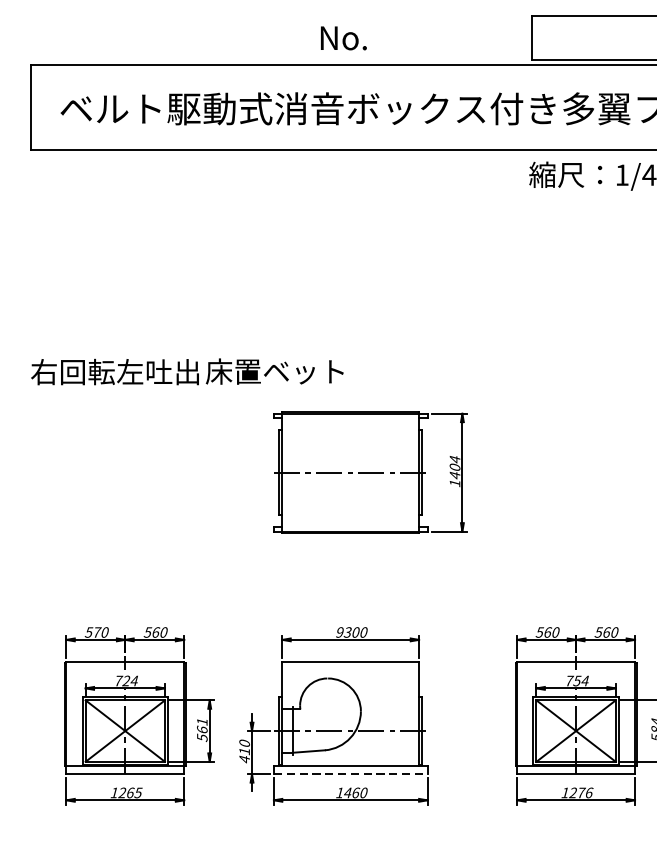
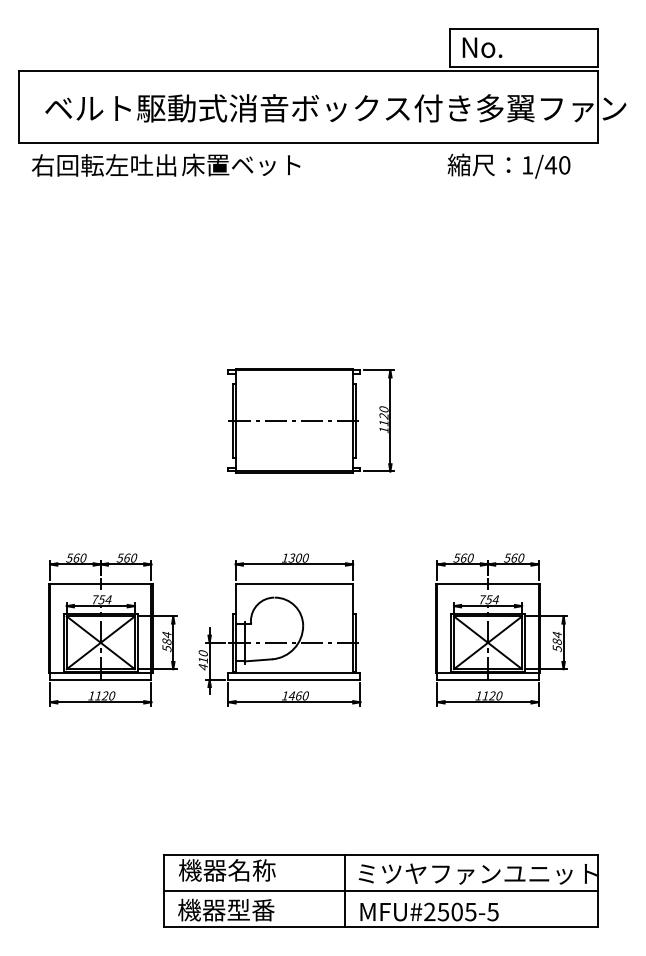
text: (343, 38) -> (482, 47), moved
text: (187, 370) -> (166, 164), moved
text: (454, 467) -> (383, 416), 1404 -> 1120
text: (97, 631) -> (76, 557), 570 -> 560
text: (340, 631) -> (285, 557), 9300 -> 1300
text: (126, 680) -> (101, 599), 724 -> 754
text: (201, 724) -> (166, 637), 561 -> 584
line: (350, 773) -> (294, 679), dashed -> solid
text: (129, 792) -> (104, 695), 1265 -> 1120
text: (581, 792) -> (492, 695), 1276 -> 1120

